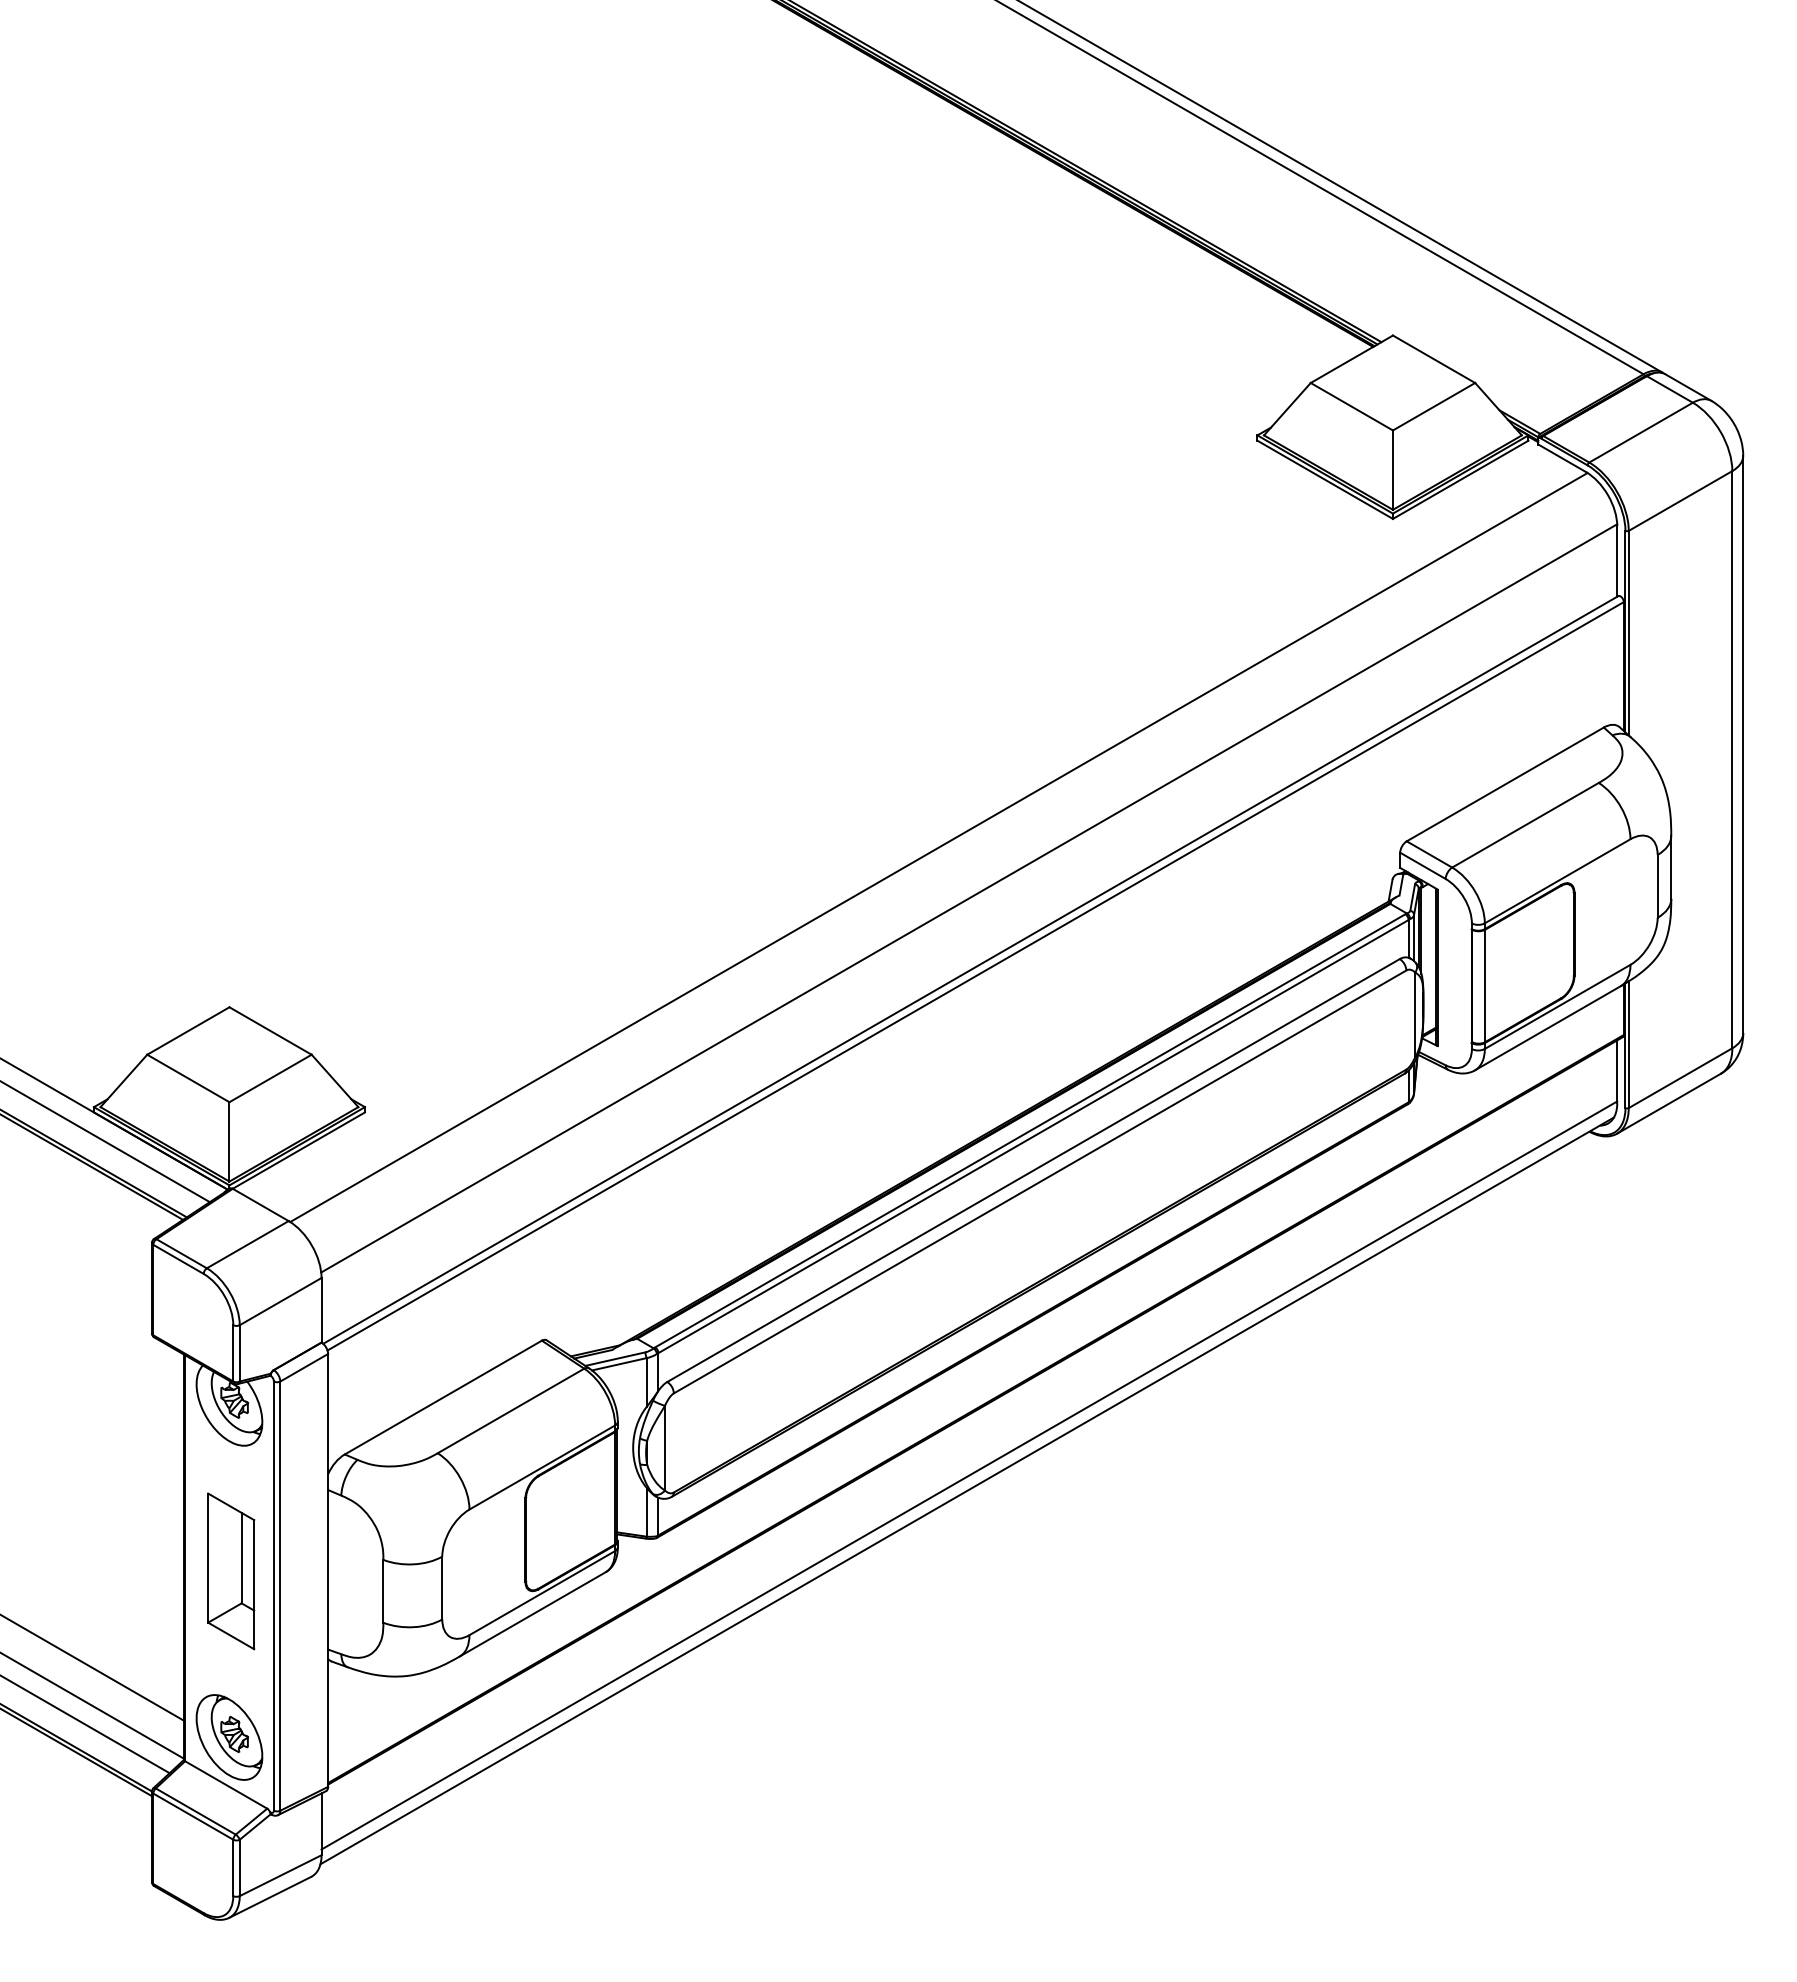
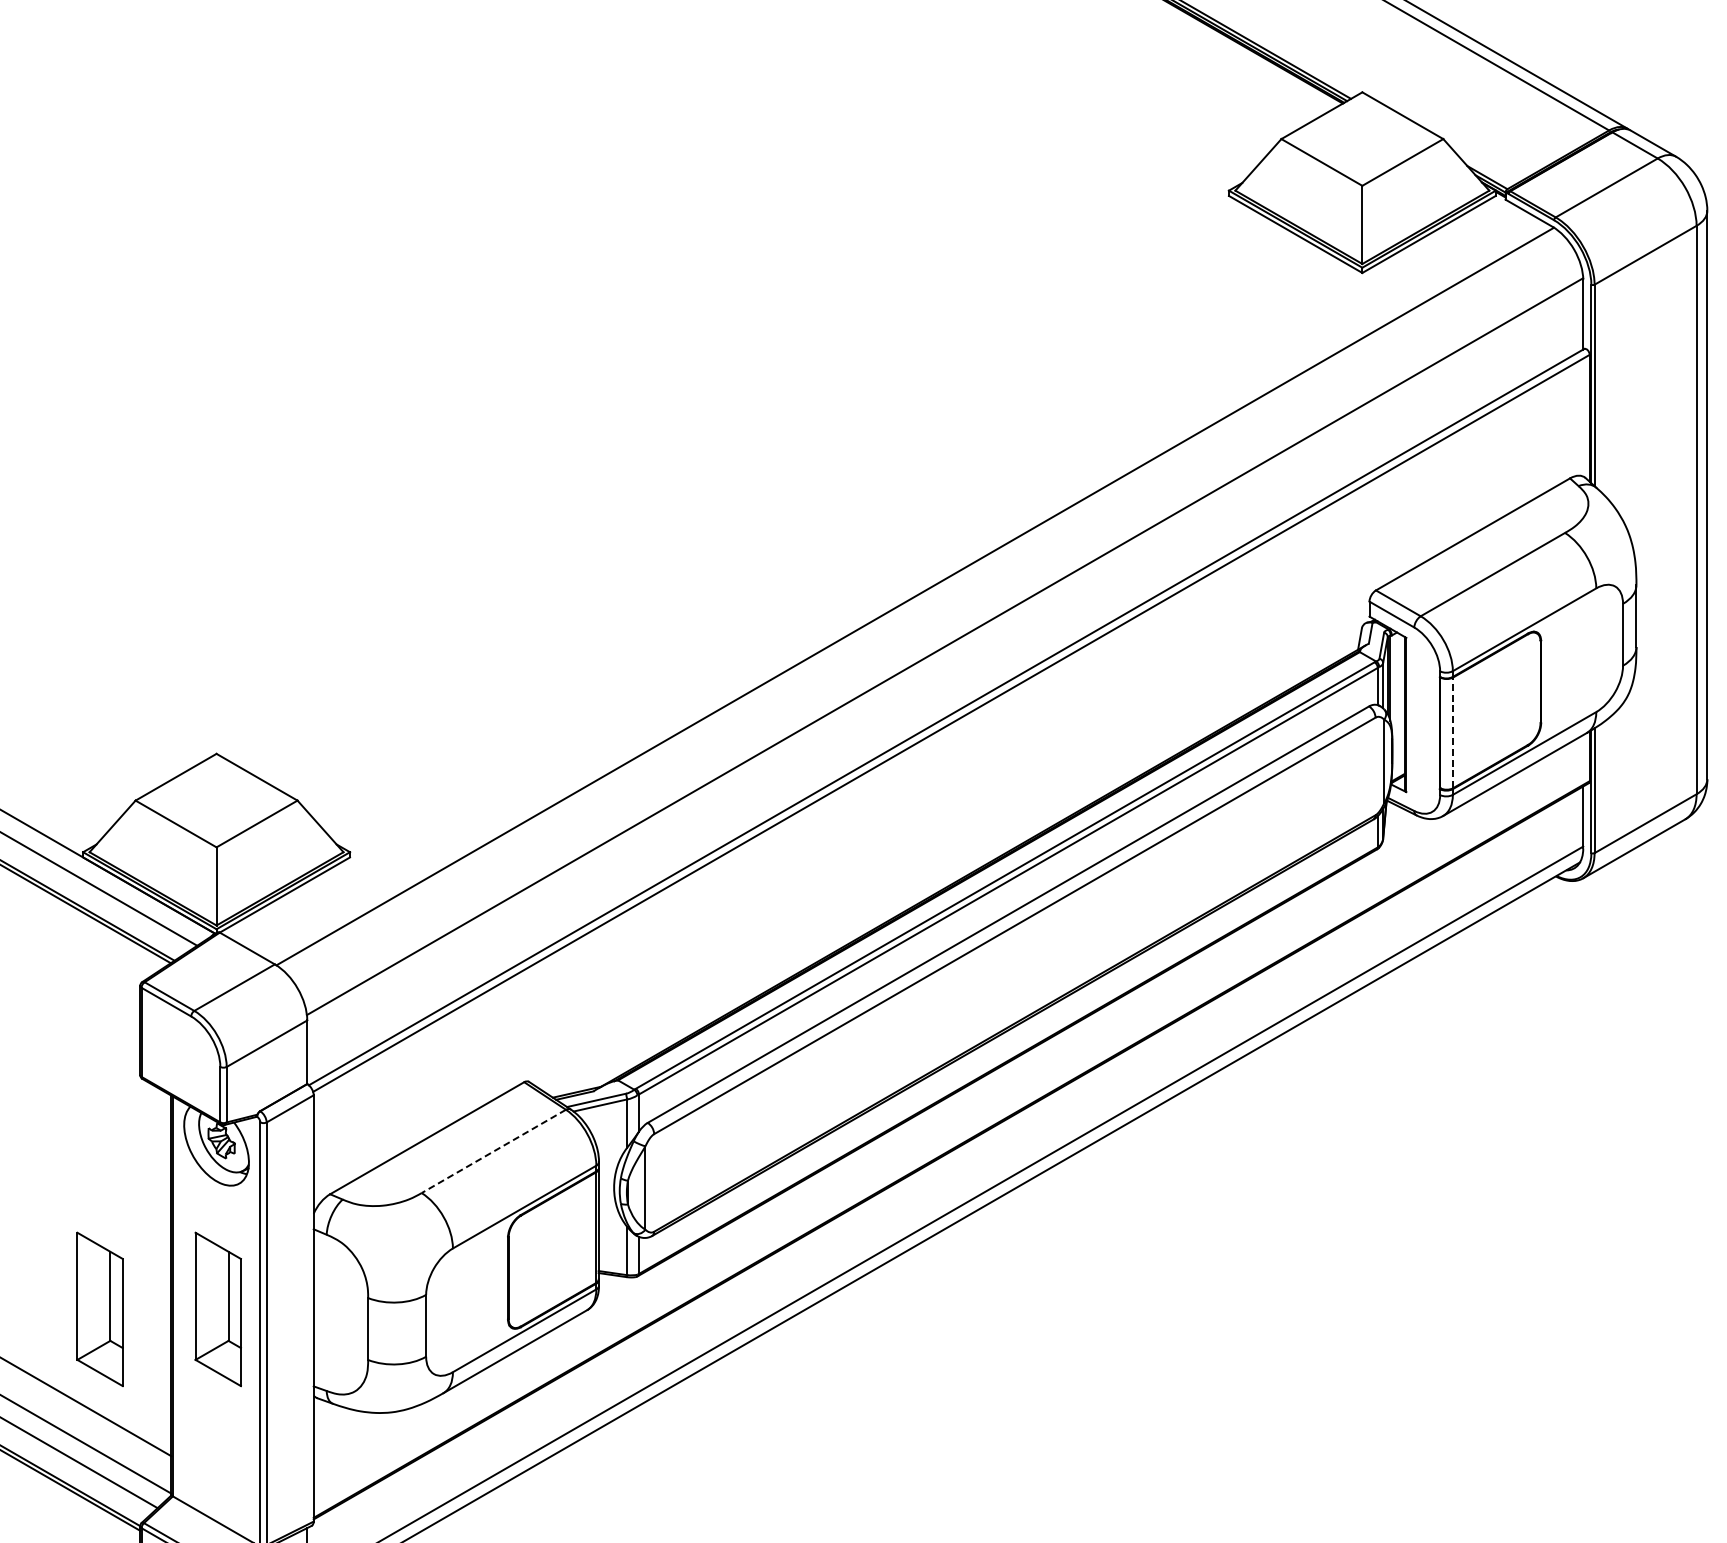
line: (1485, 985) -> (1453, 732), solid -> dashed
line: (511, 1410) -> (494, 1150), solid -> dashed
part: (111, 1571) -> (100, 1309), added
part: (229, 1737) -> (216, 1472), removed

